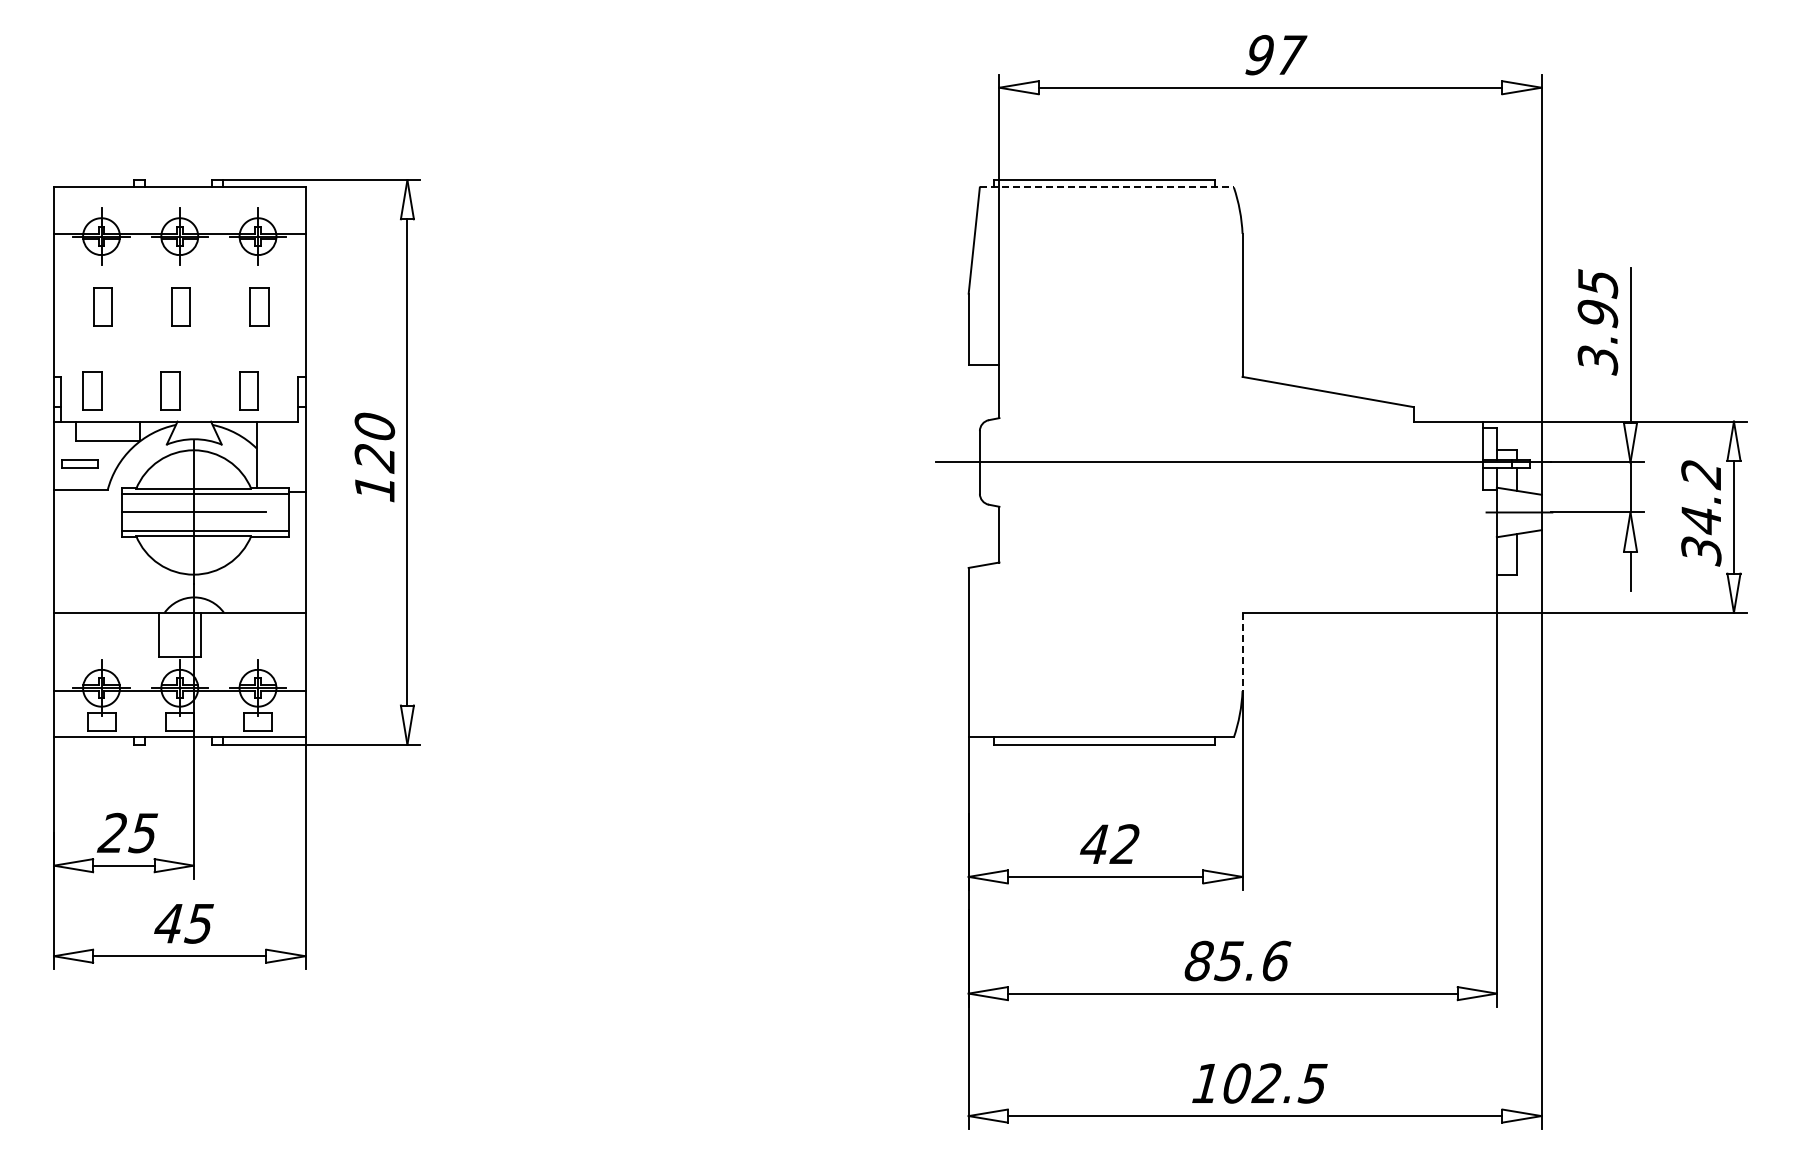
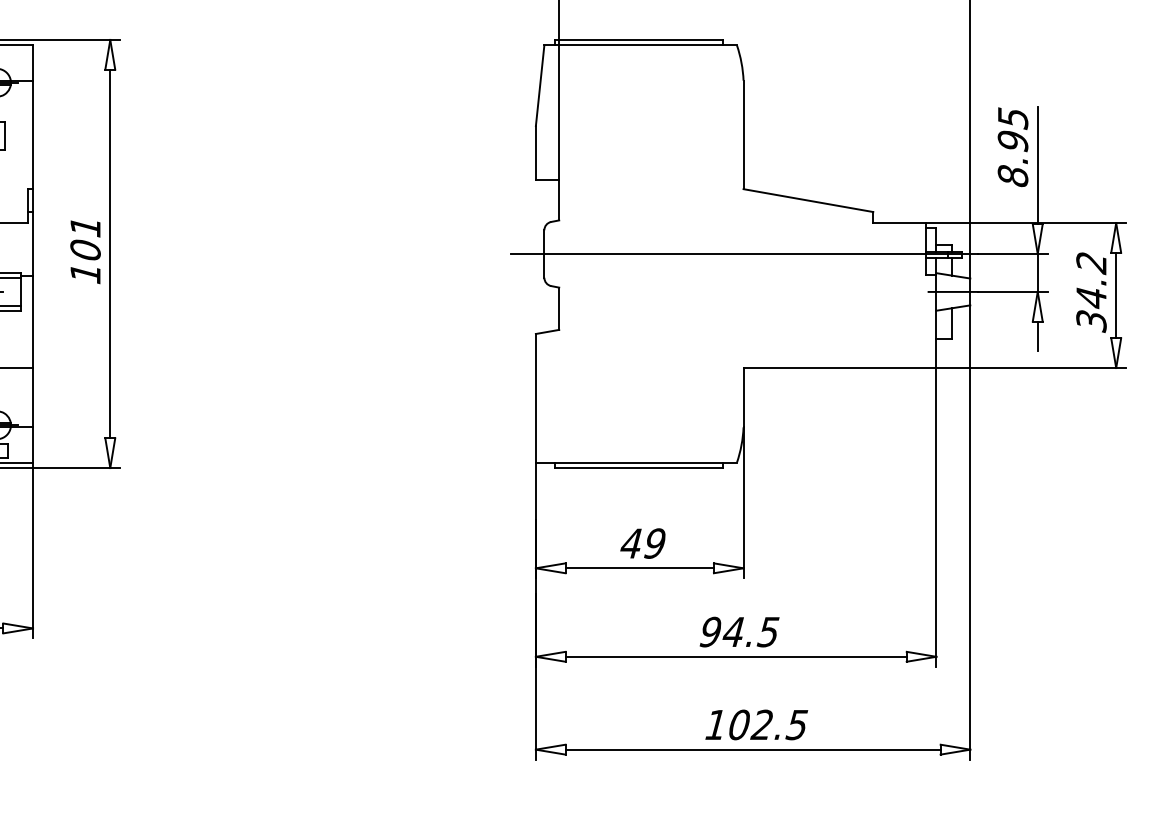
line: (1107, 187) -> (641, 45), dashed -> solid
text: (1597, 360) -> (1012, 176), 3.95 -> 8.95
text: (374, 442) -> (85, 238), 120 -> 101
line: (1242, 652) -> (743, 398), dashed -> solid
text: (1124, 844) -> (654, 543), 42 -> 49
text: (1237, 960) -> (739, 631), 85.6 -> 94.5

